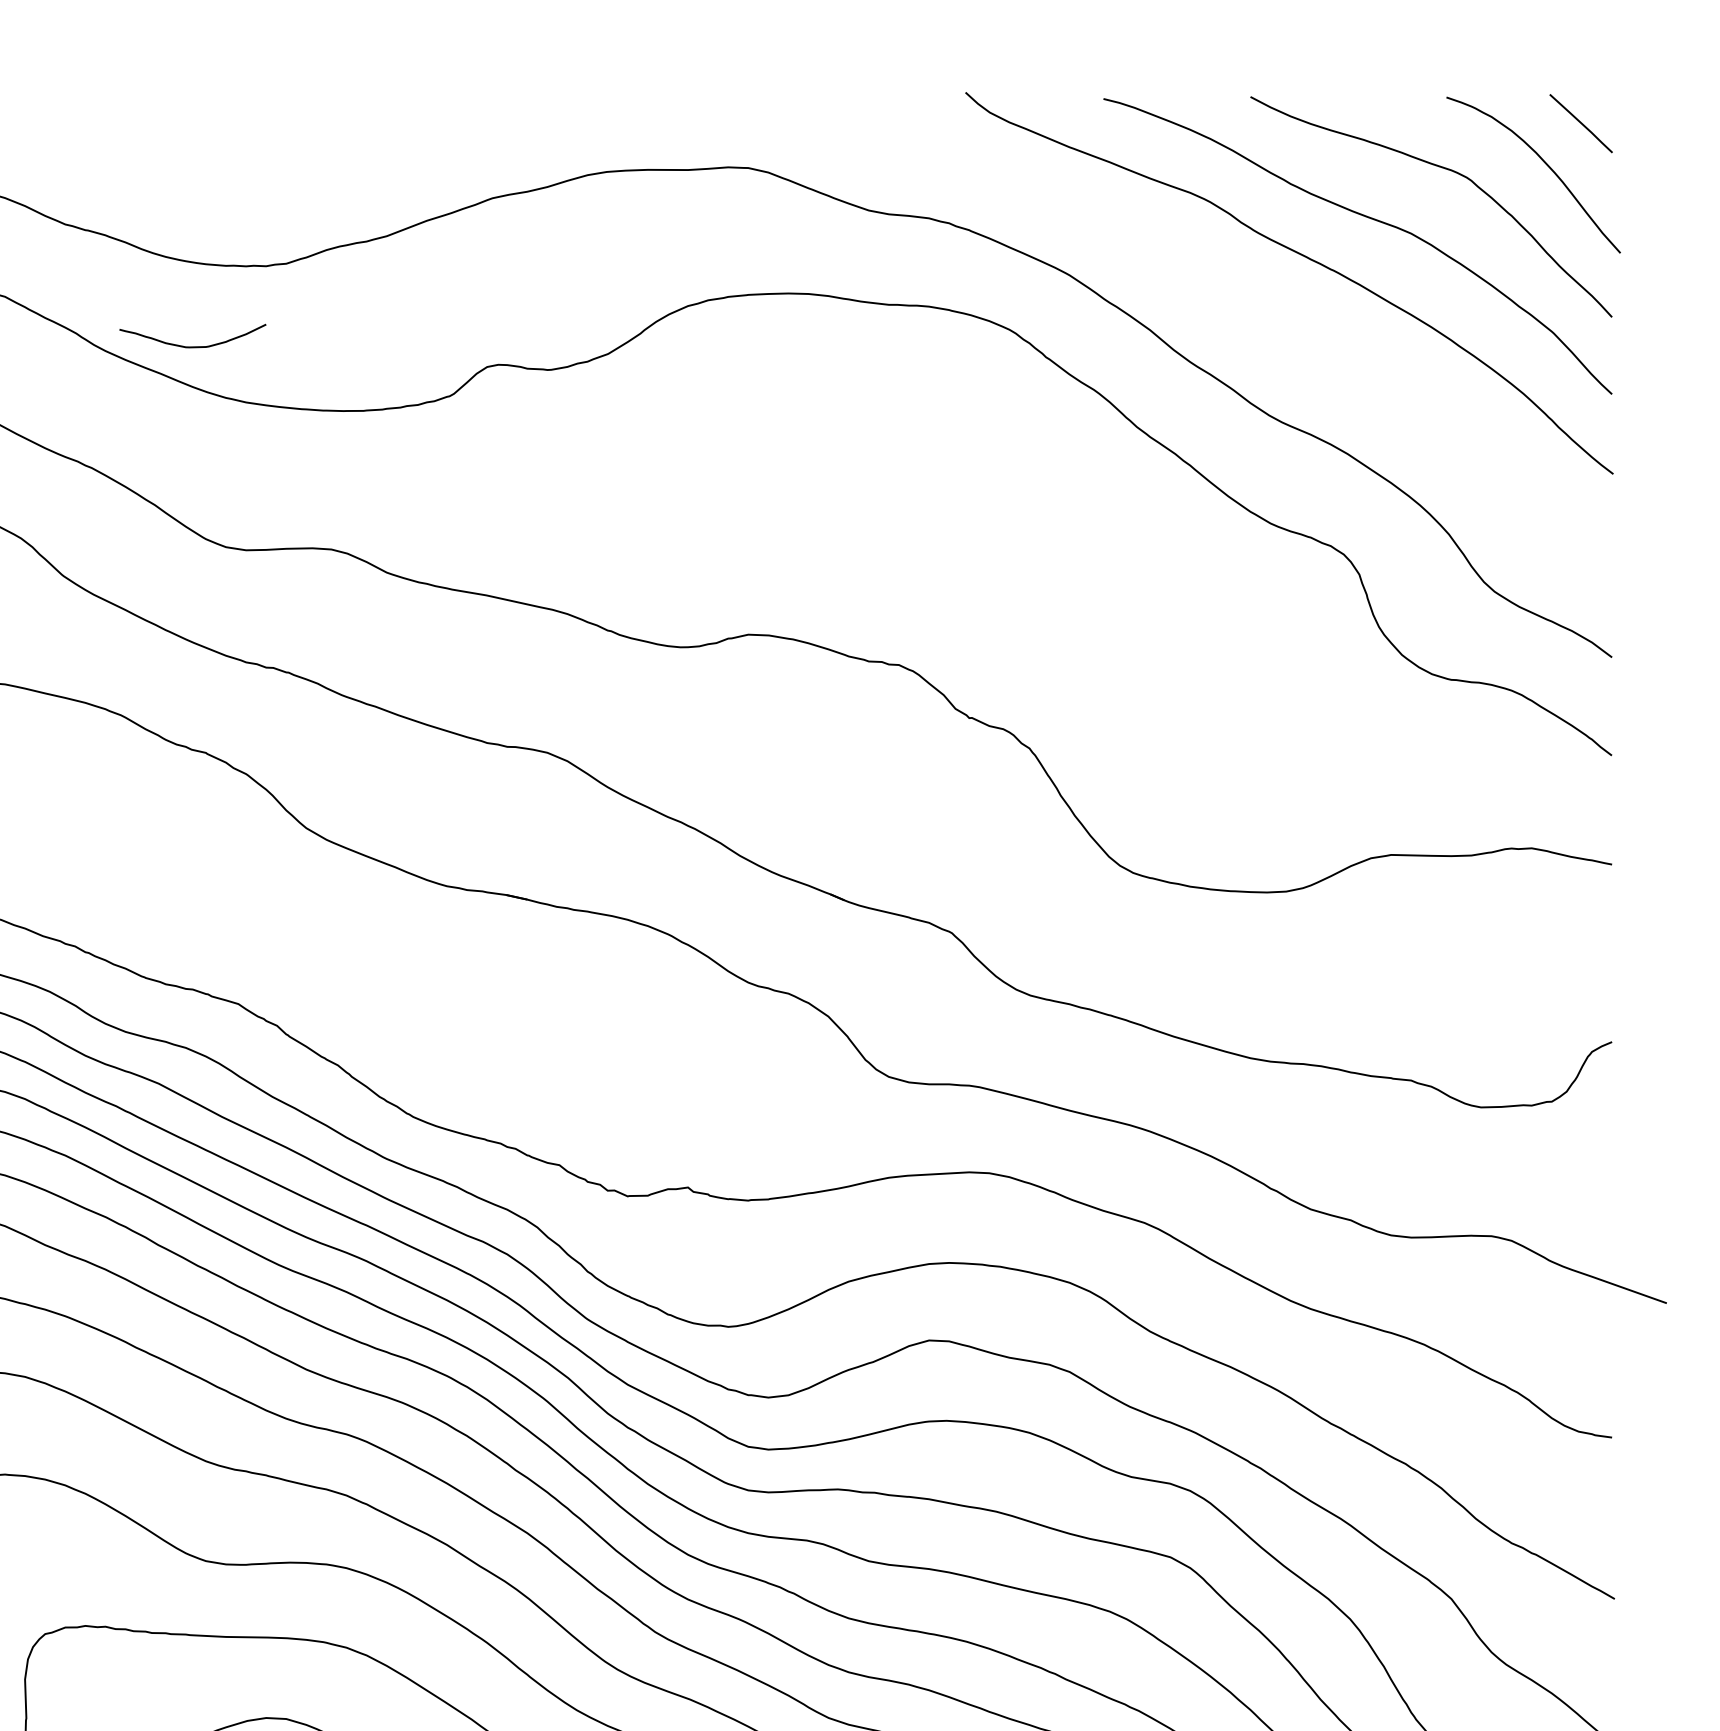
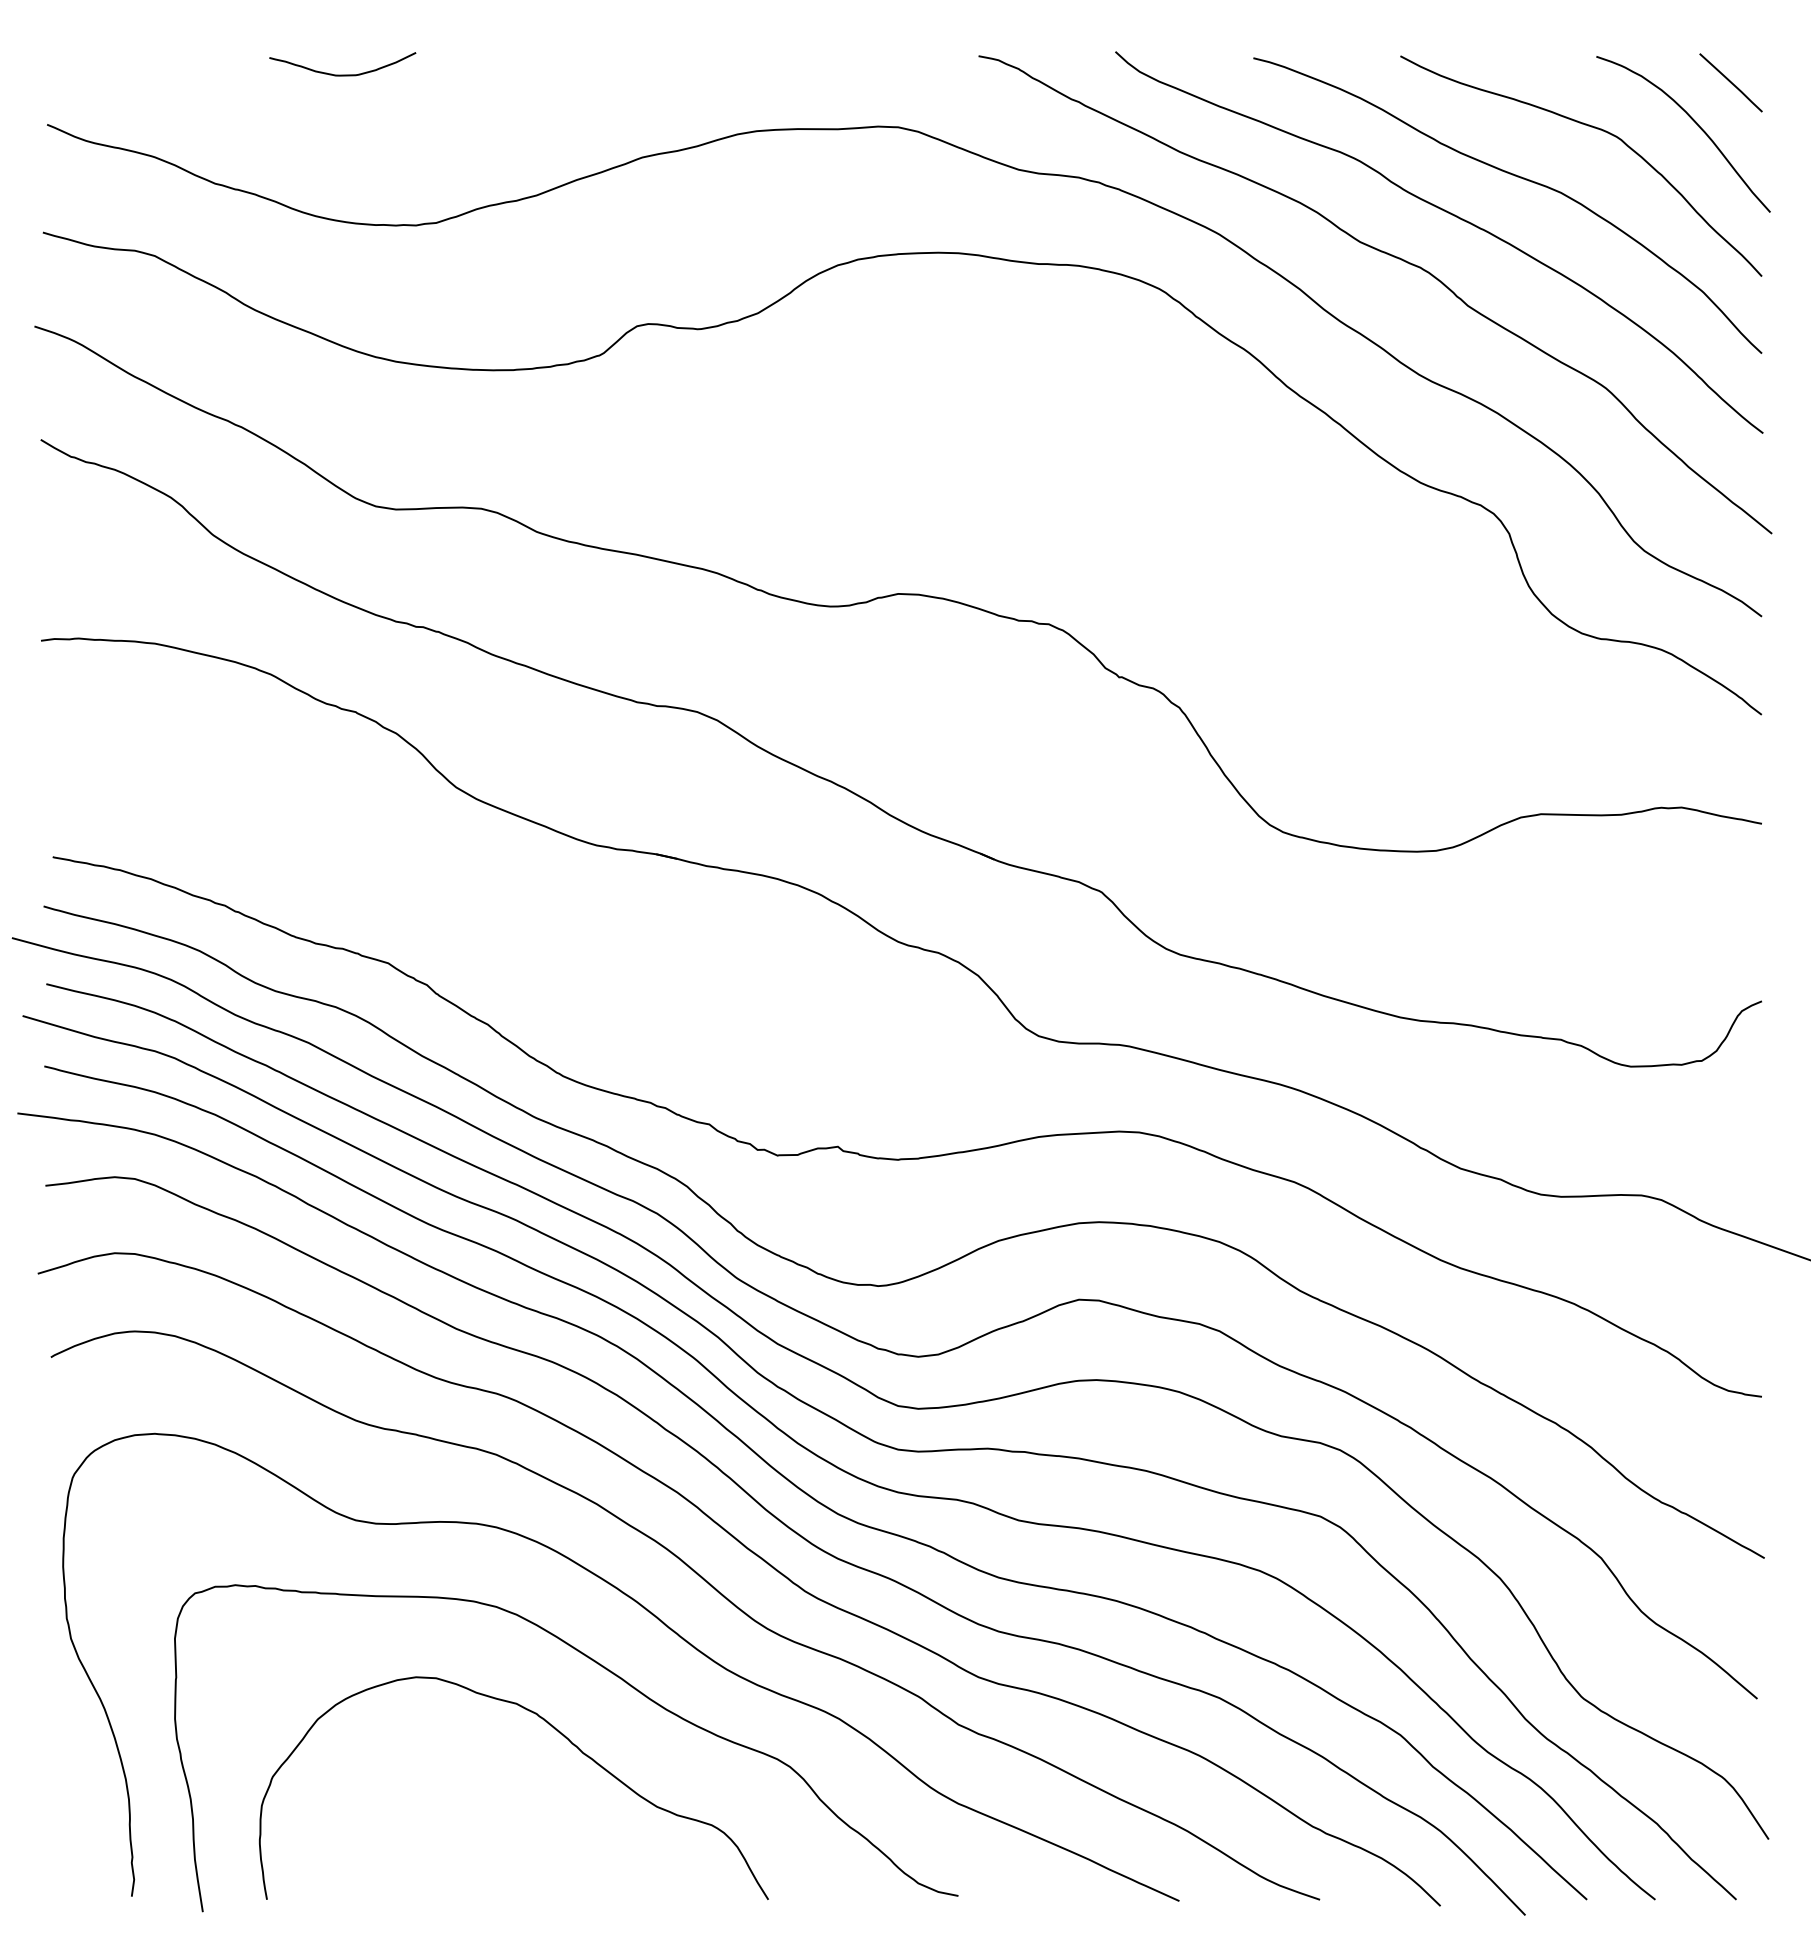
curve: (1243, 298) -> (1393, 257), added
curve: (192, 346) -> (342, 74), moved

